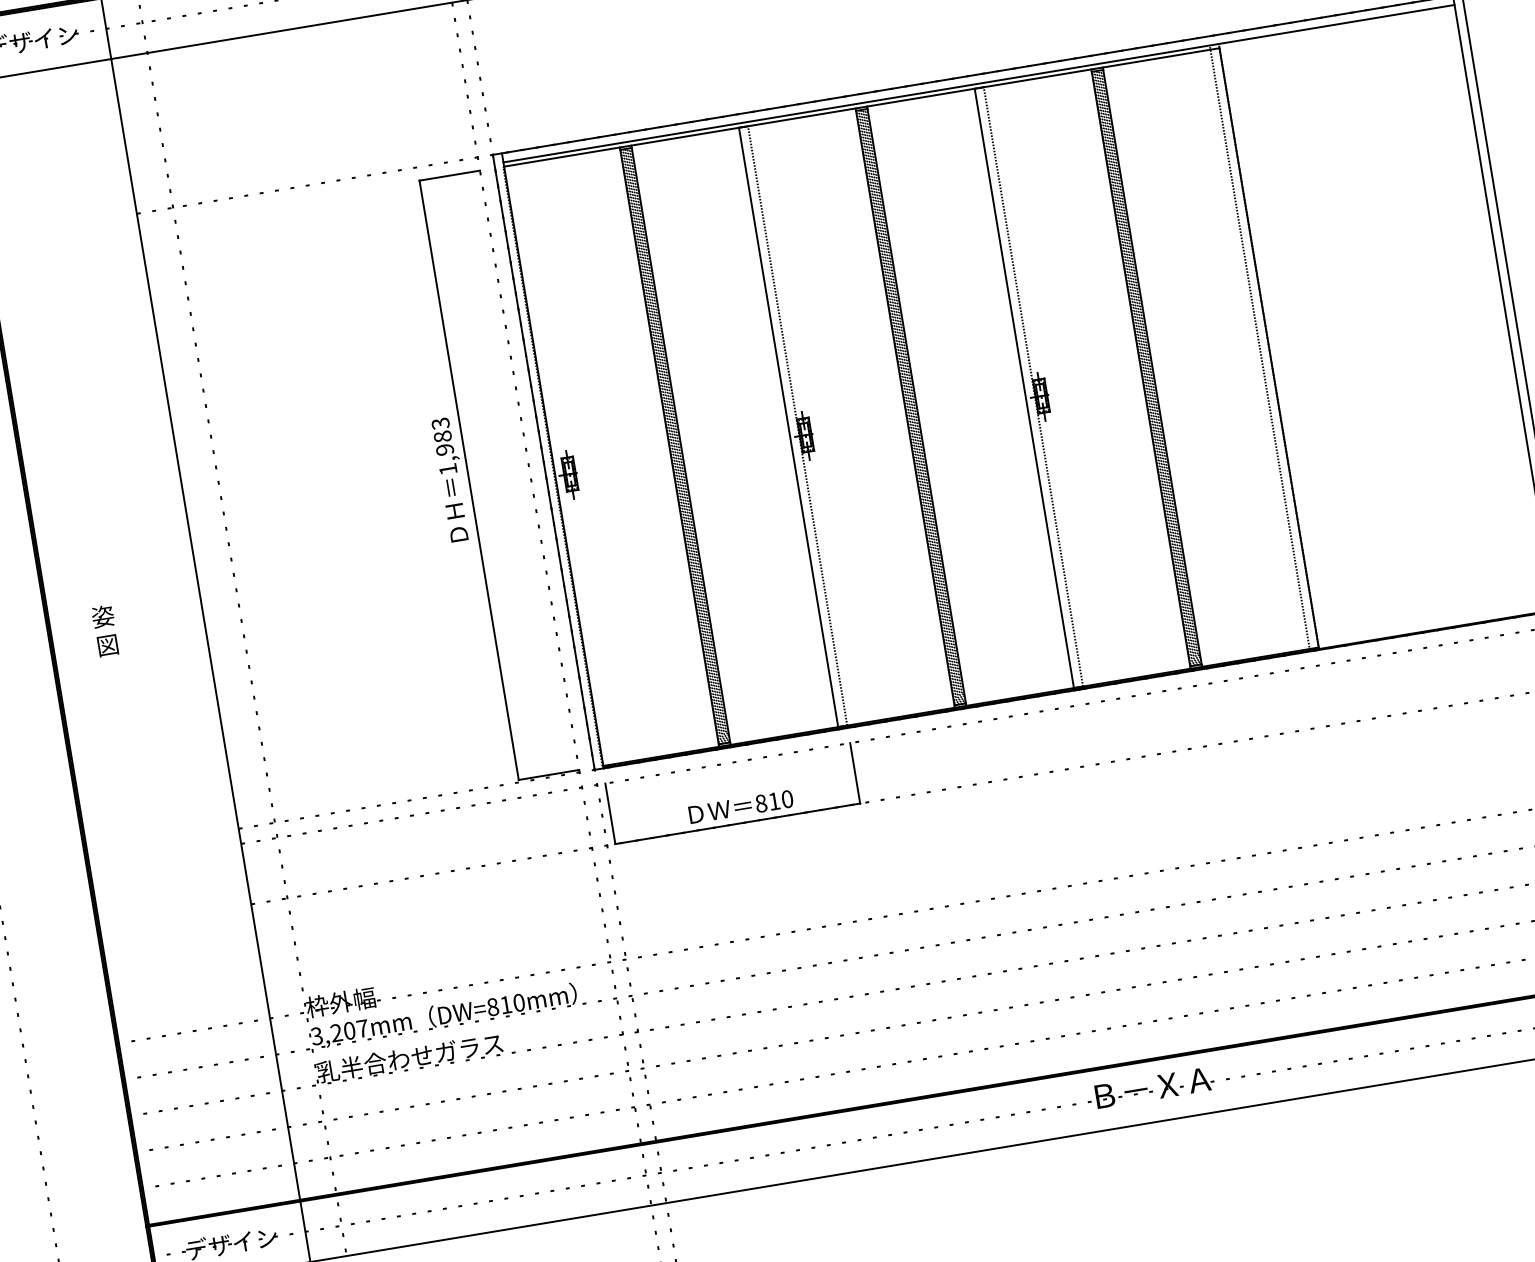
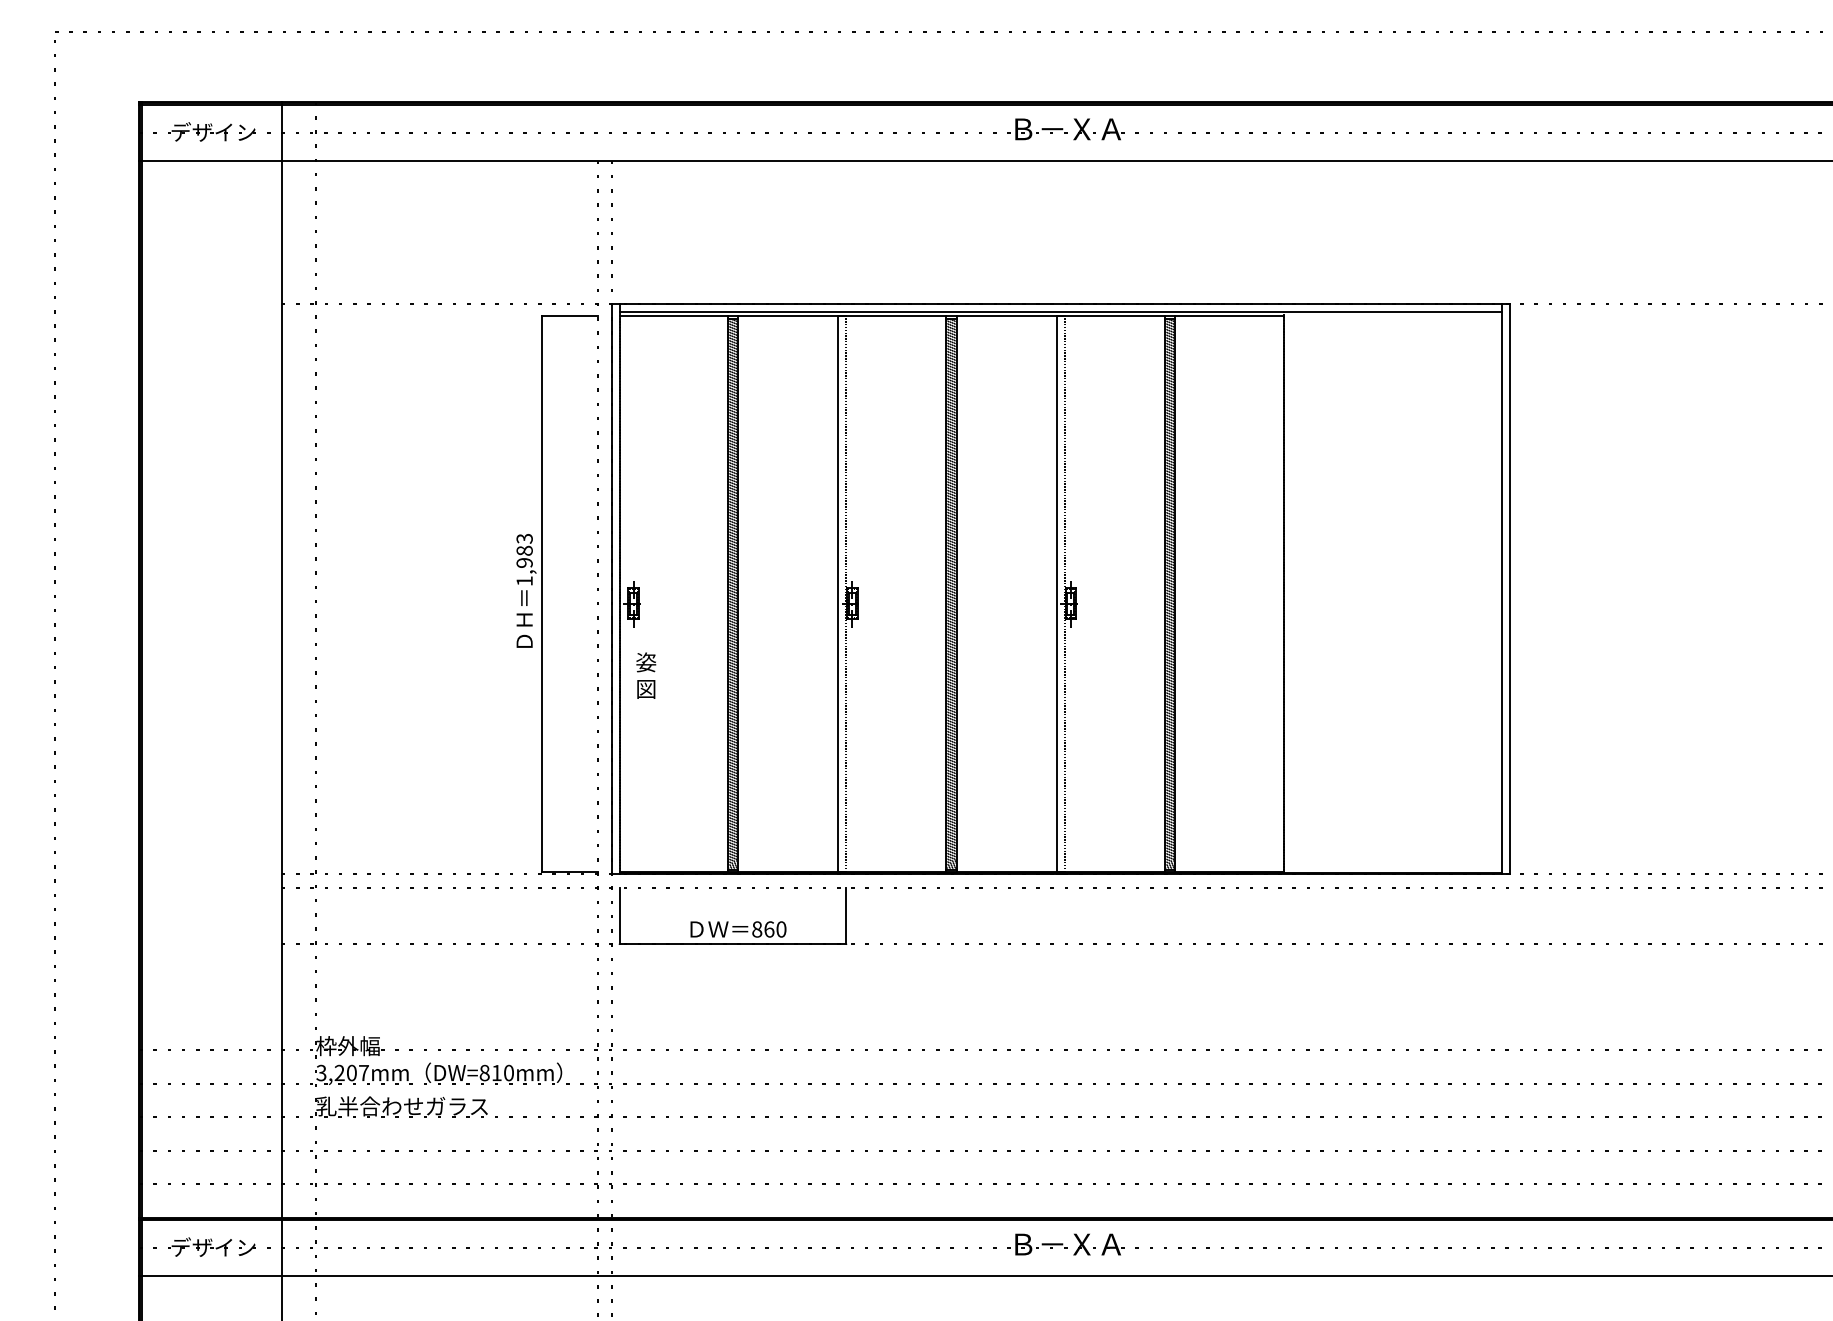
line: (1260, 347) -> (1275, 592), removed
text: (105, 630) -> (646, 675), moved
text: (774, 801) -> (769, 929), 810 -> 860

